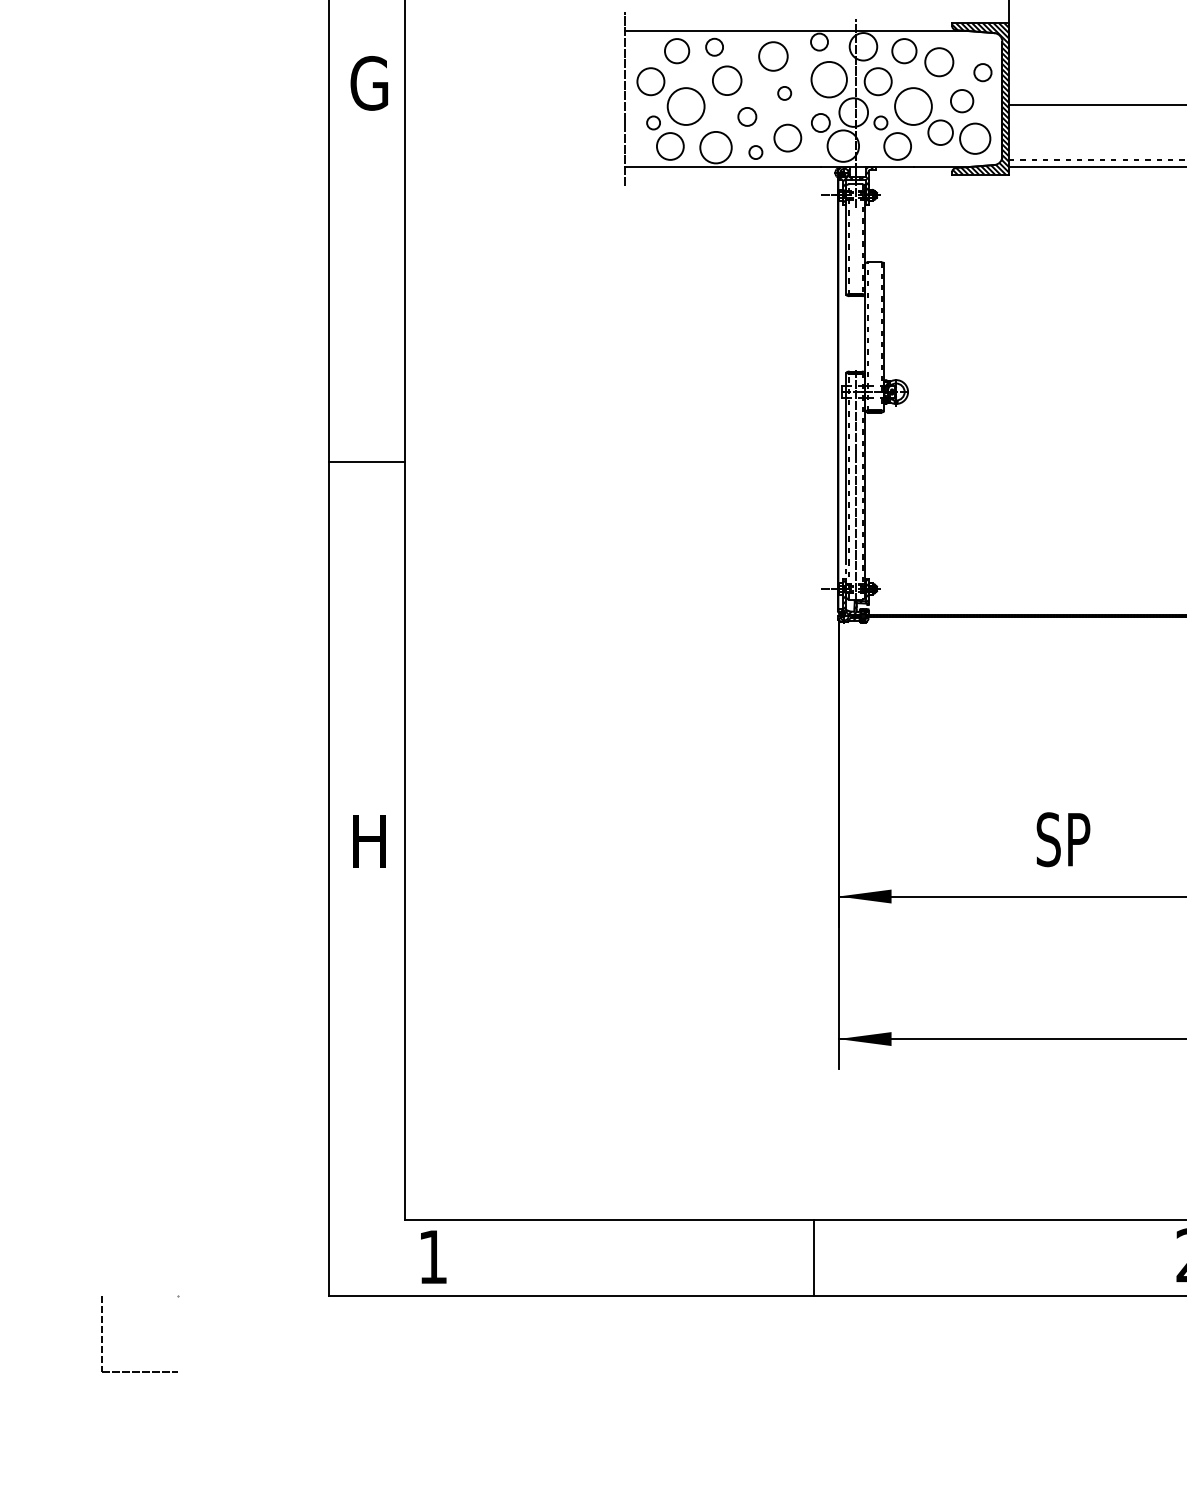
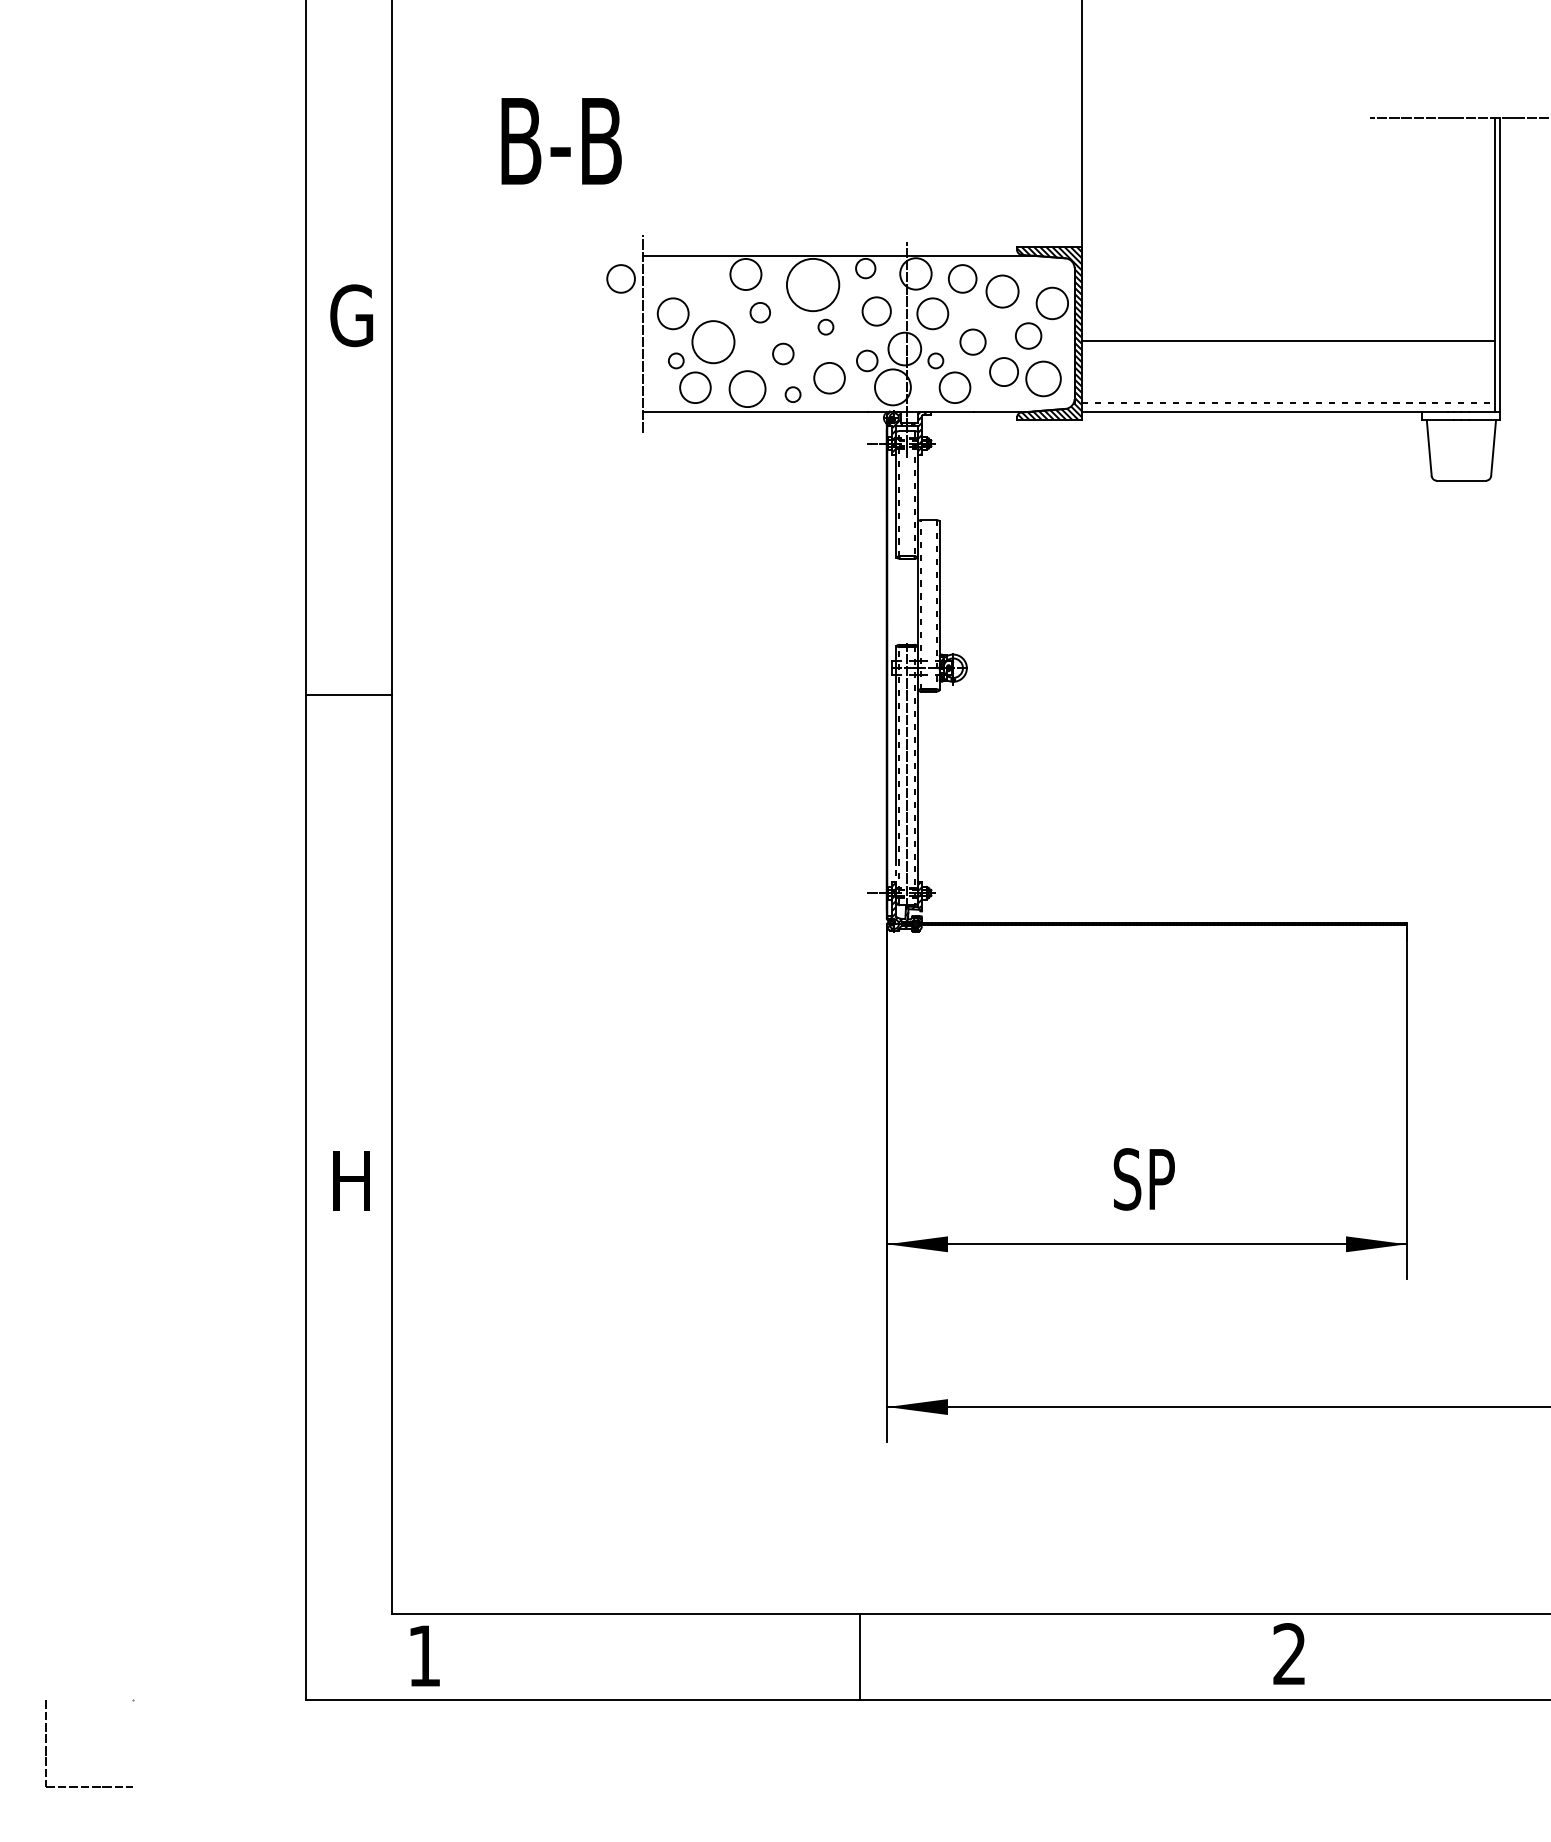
circle: (714, 47) -> (745, 274), size x1.6
circle: (676, 50) -> (620, 278), moved
circle: (772, 56) -> (812, 284), size x1.6
circle: (983, 72) -> (1052, 303), size x1.6
circle: (828, 79) -> (876, 311), size x0.7
circle: (726, 80) -> (759, 312), size x0.6
circle: (913, 106) -> (973, 342), size x0.6
line: (366, 462) -> (348, 695), moved

